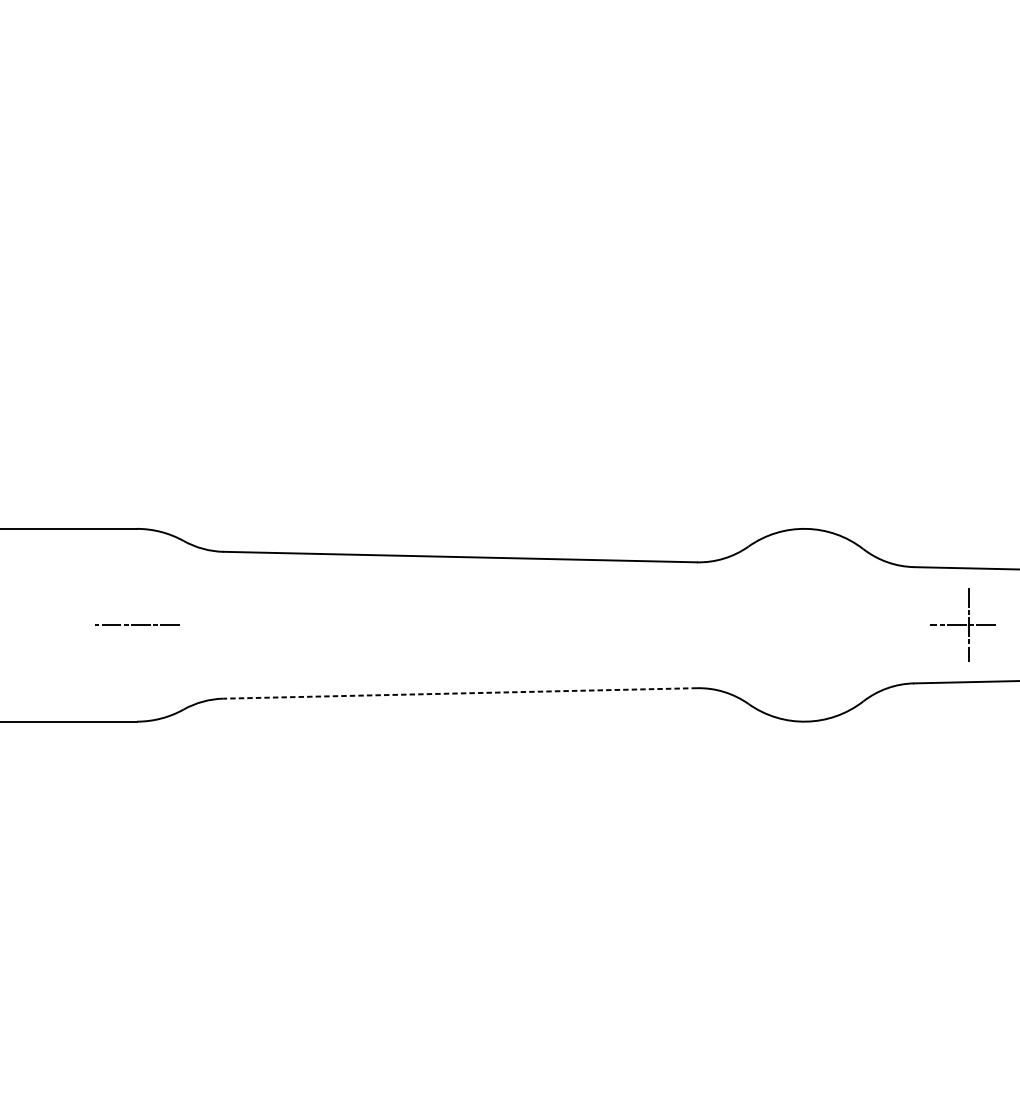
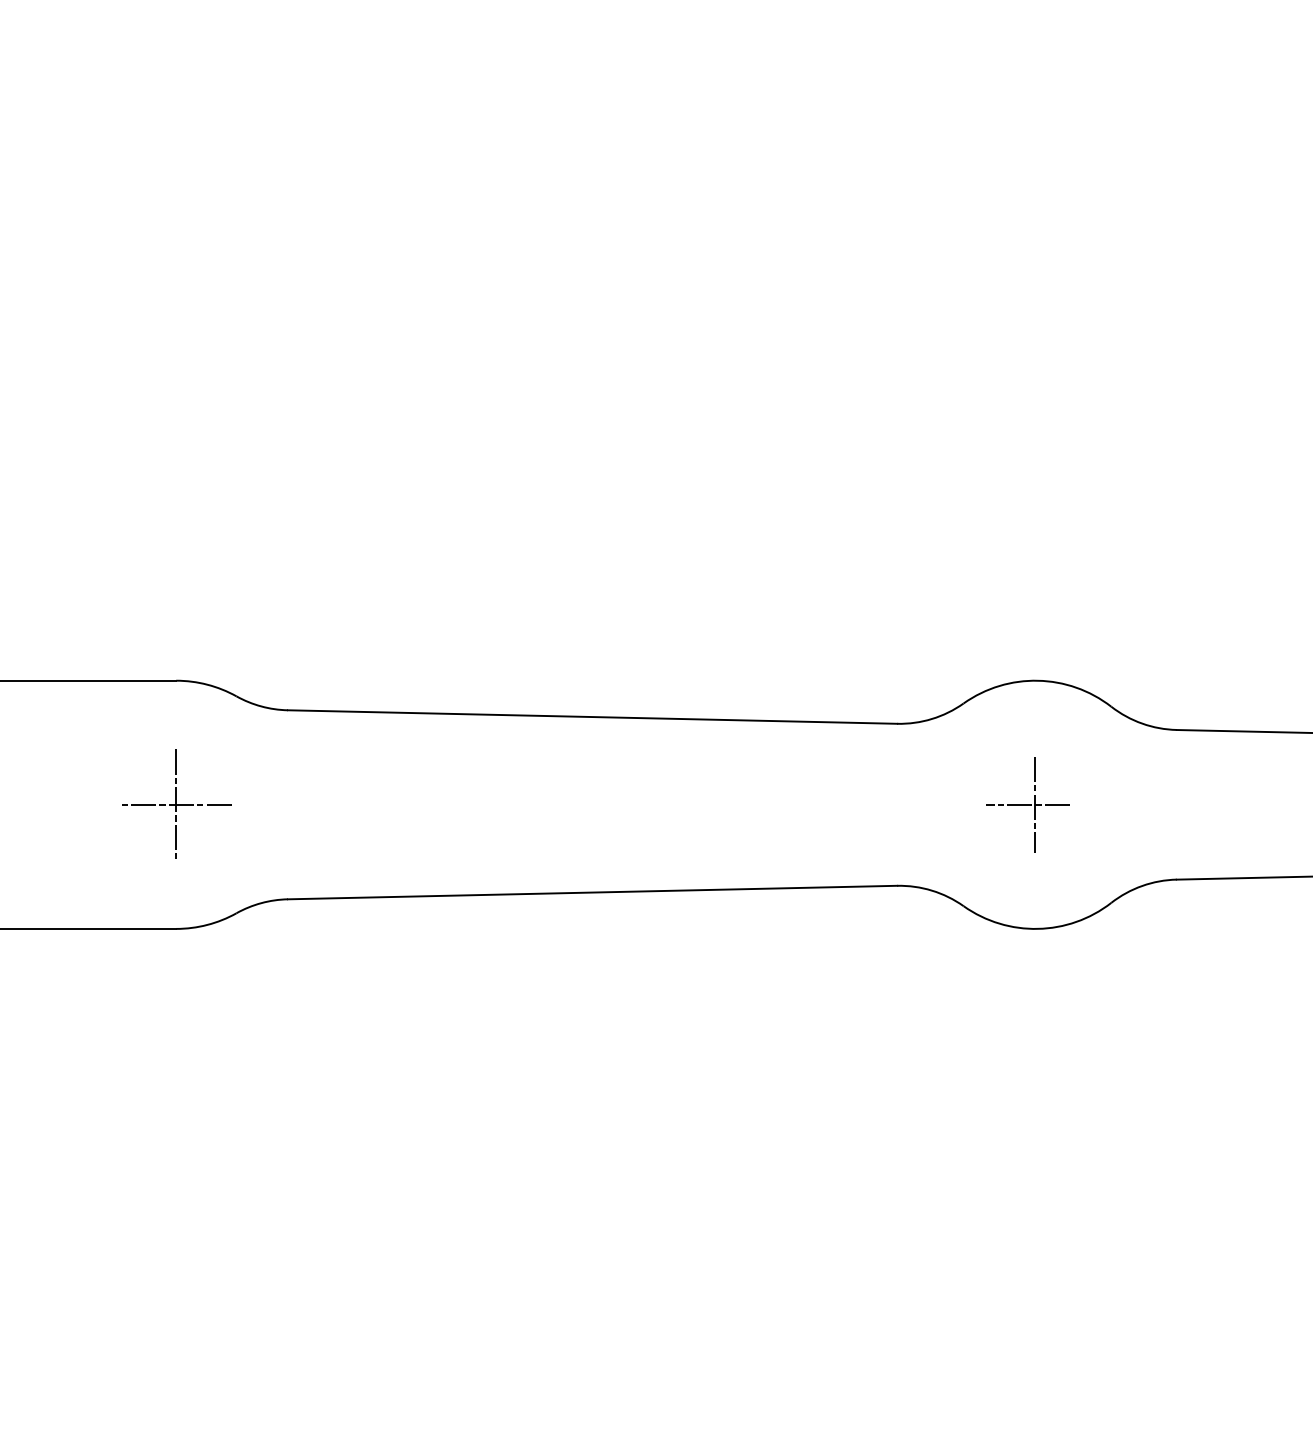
line: (137, 625) -> (176, 804), added
part: (962, 625) -> (1027, 804), moved
line: (460, 693) -> (592, 892), dashed -> solid

